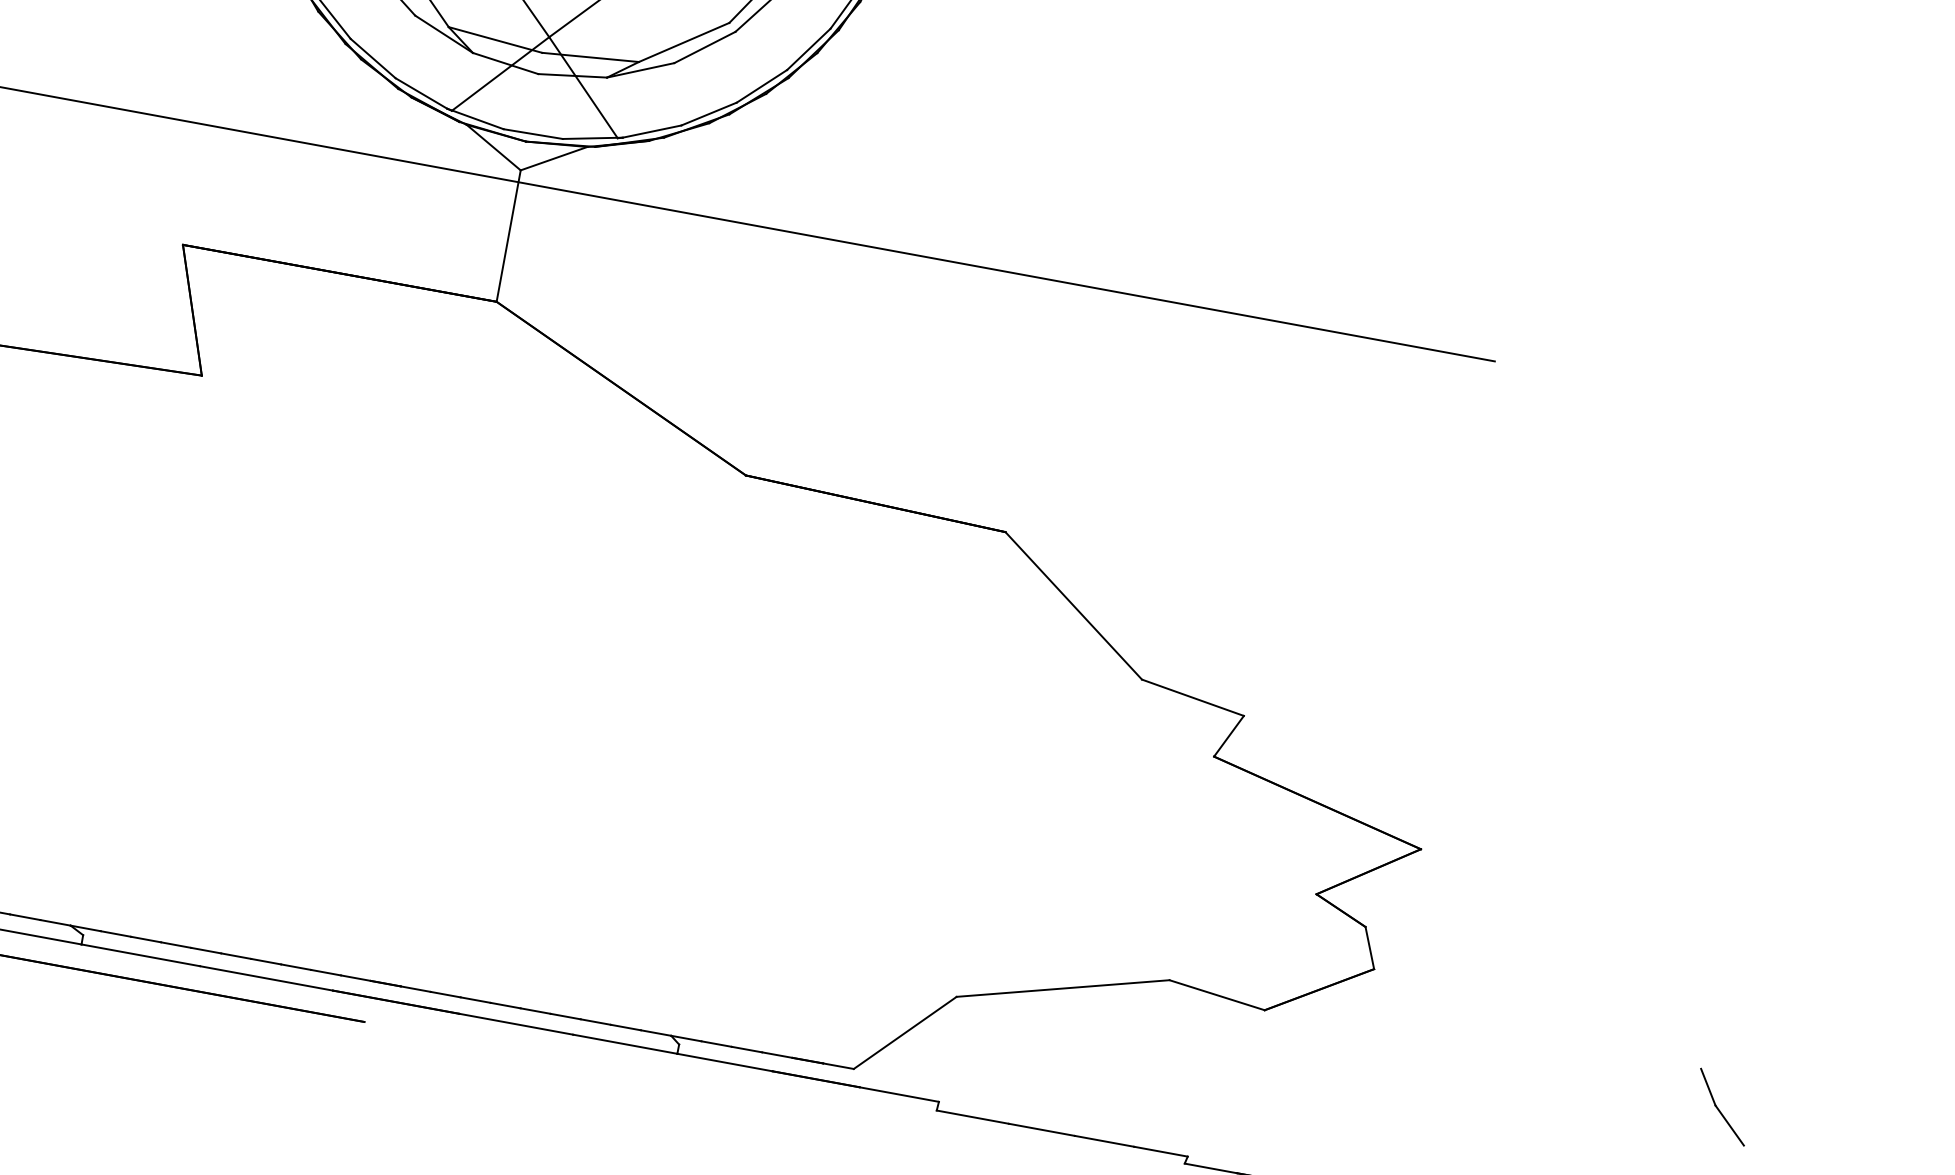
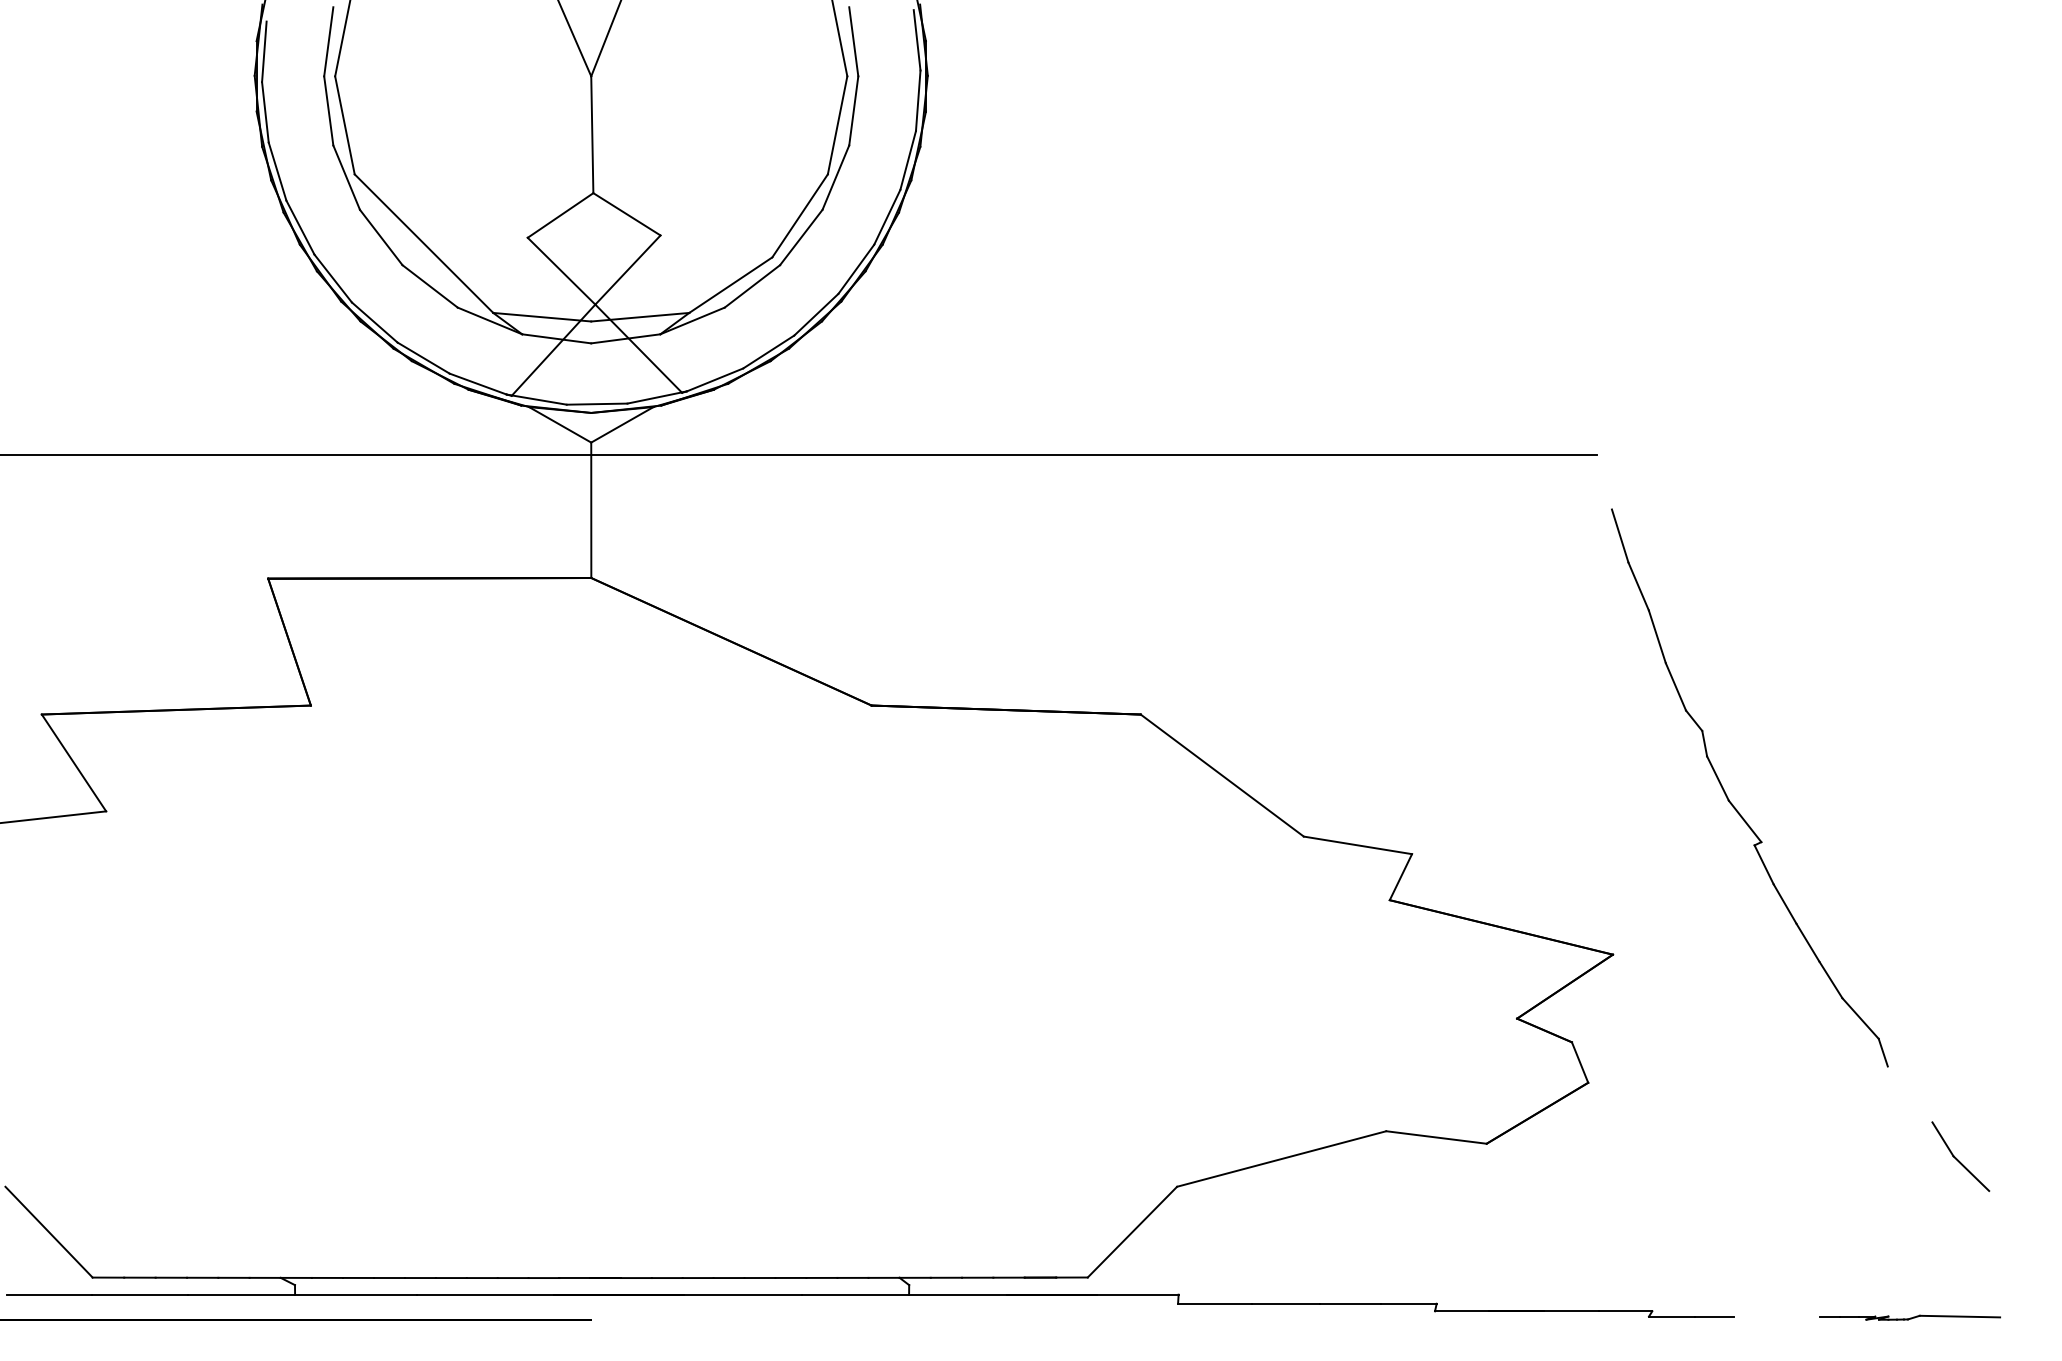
part: (1561, 717) -> (1728, 797), added

